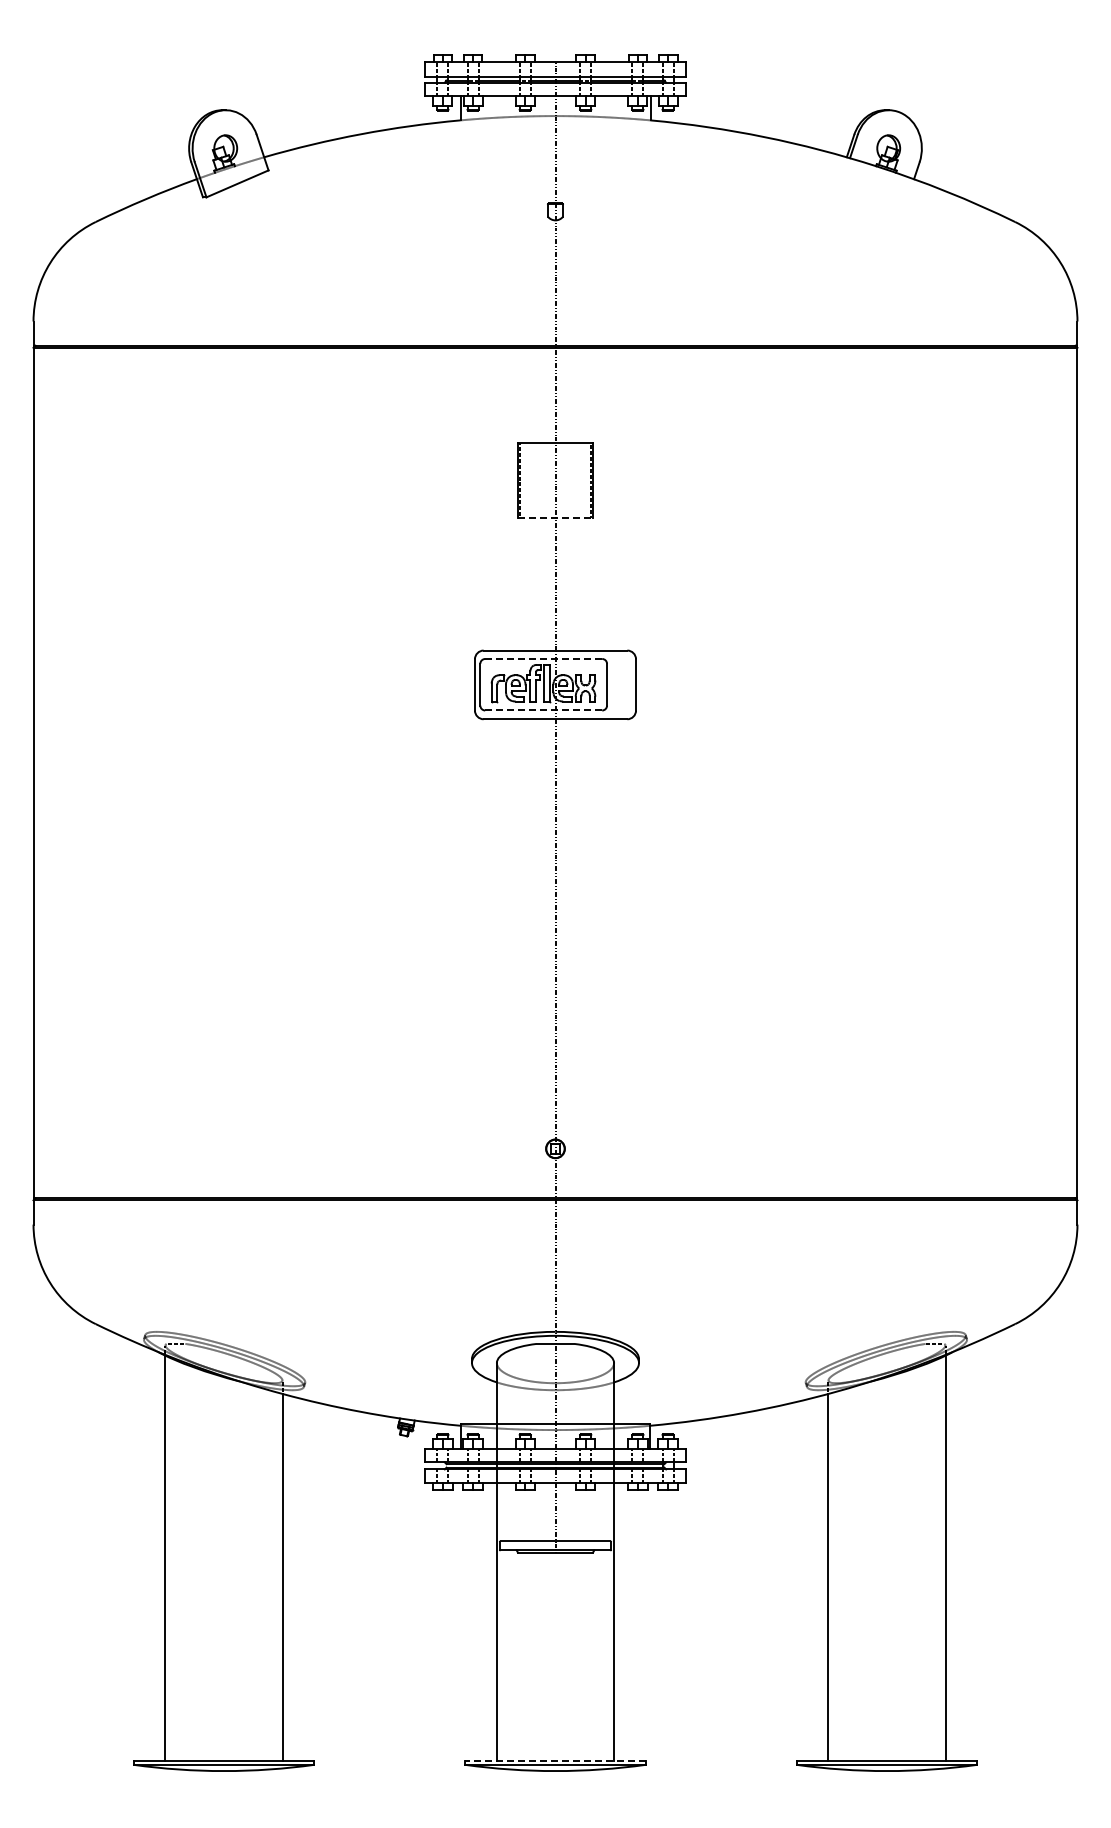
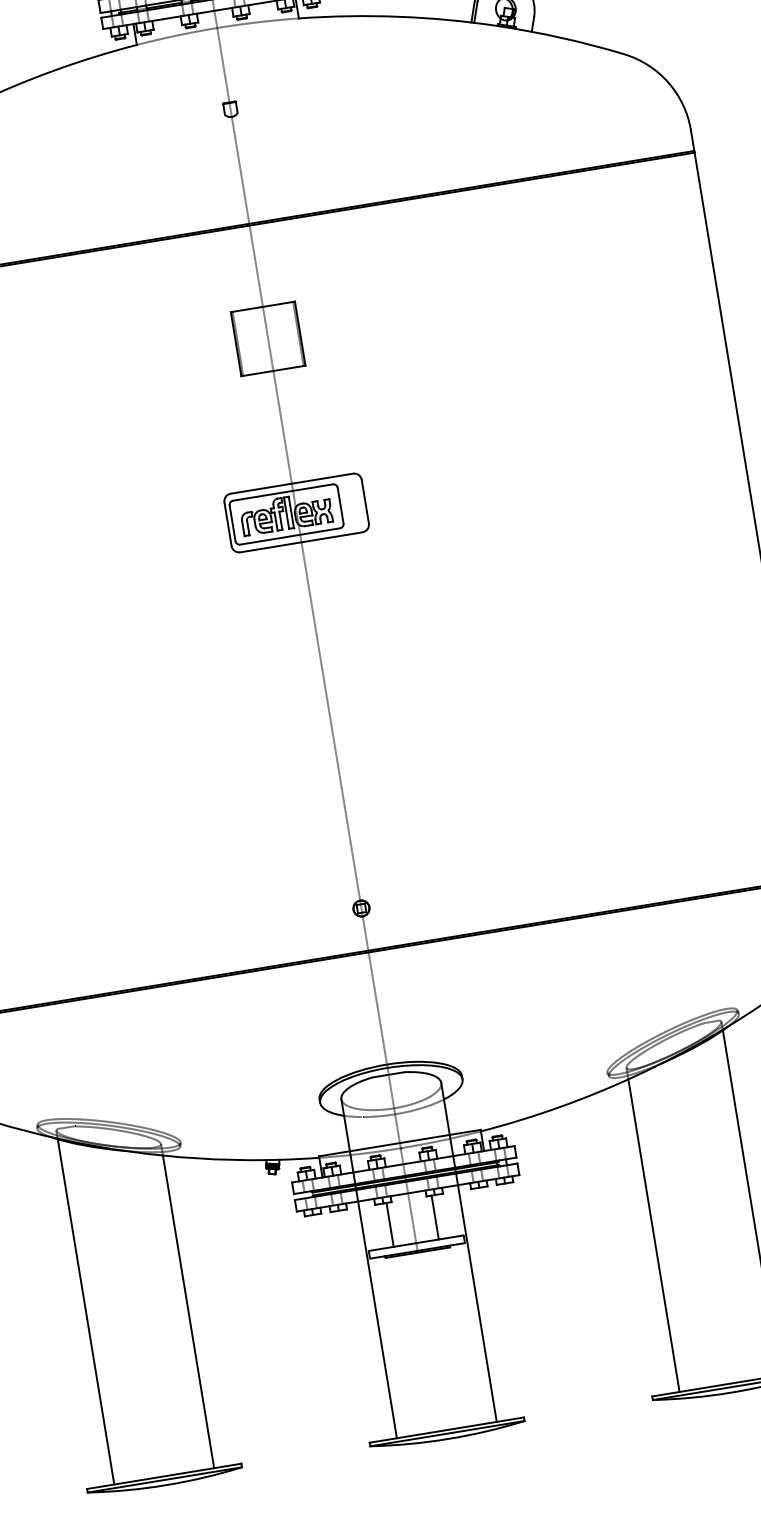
line: (555, 518) -> (273, 371), dashed -> solid
line: (543, 659) -> (282, 493), dashed -> solid
line: (544, 710) -> (290, 536), dashed -> solid
line: (529, 1515) -> (390, 1224), added
line: (581, 1515) -> (434, 1217), added
line: (555, 1760) -> (446, 1429), dashed -> solid

